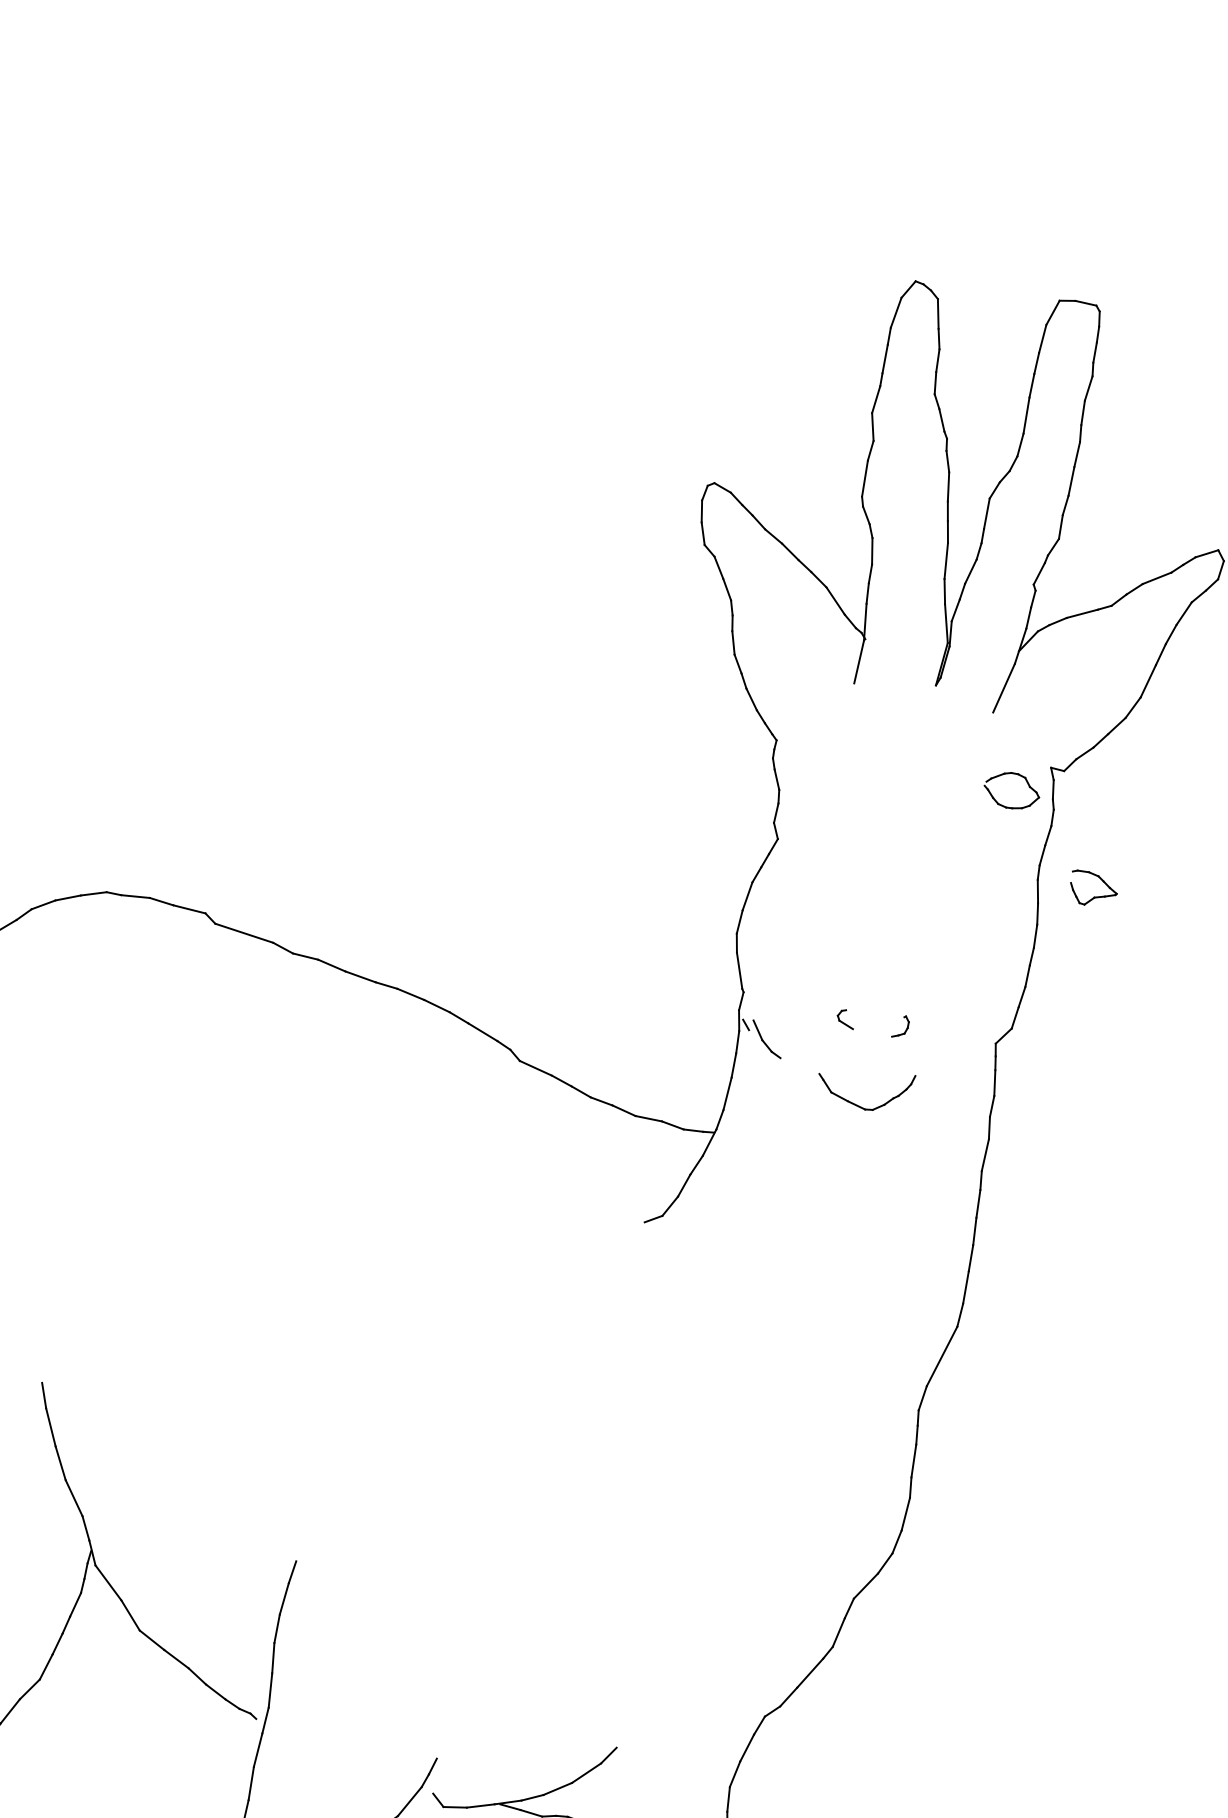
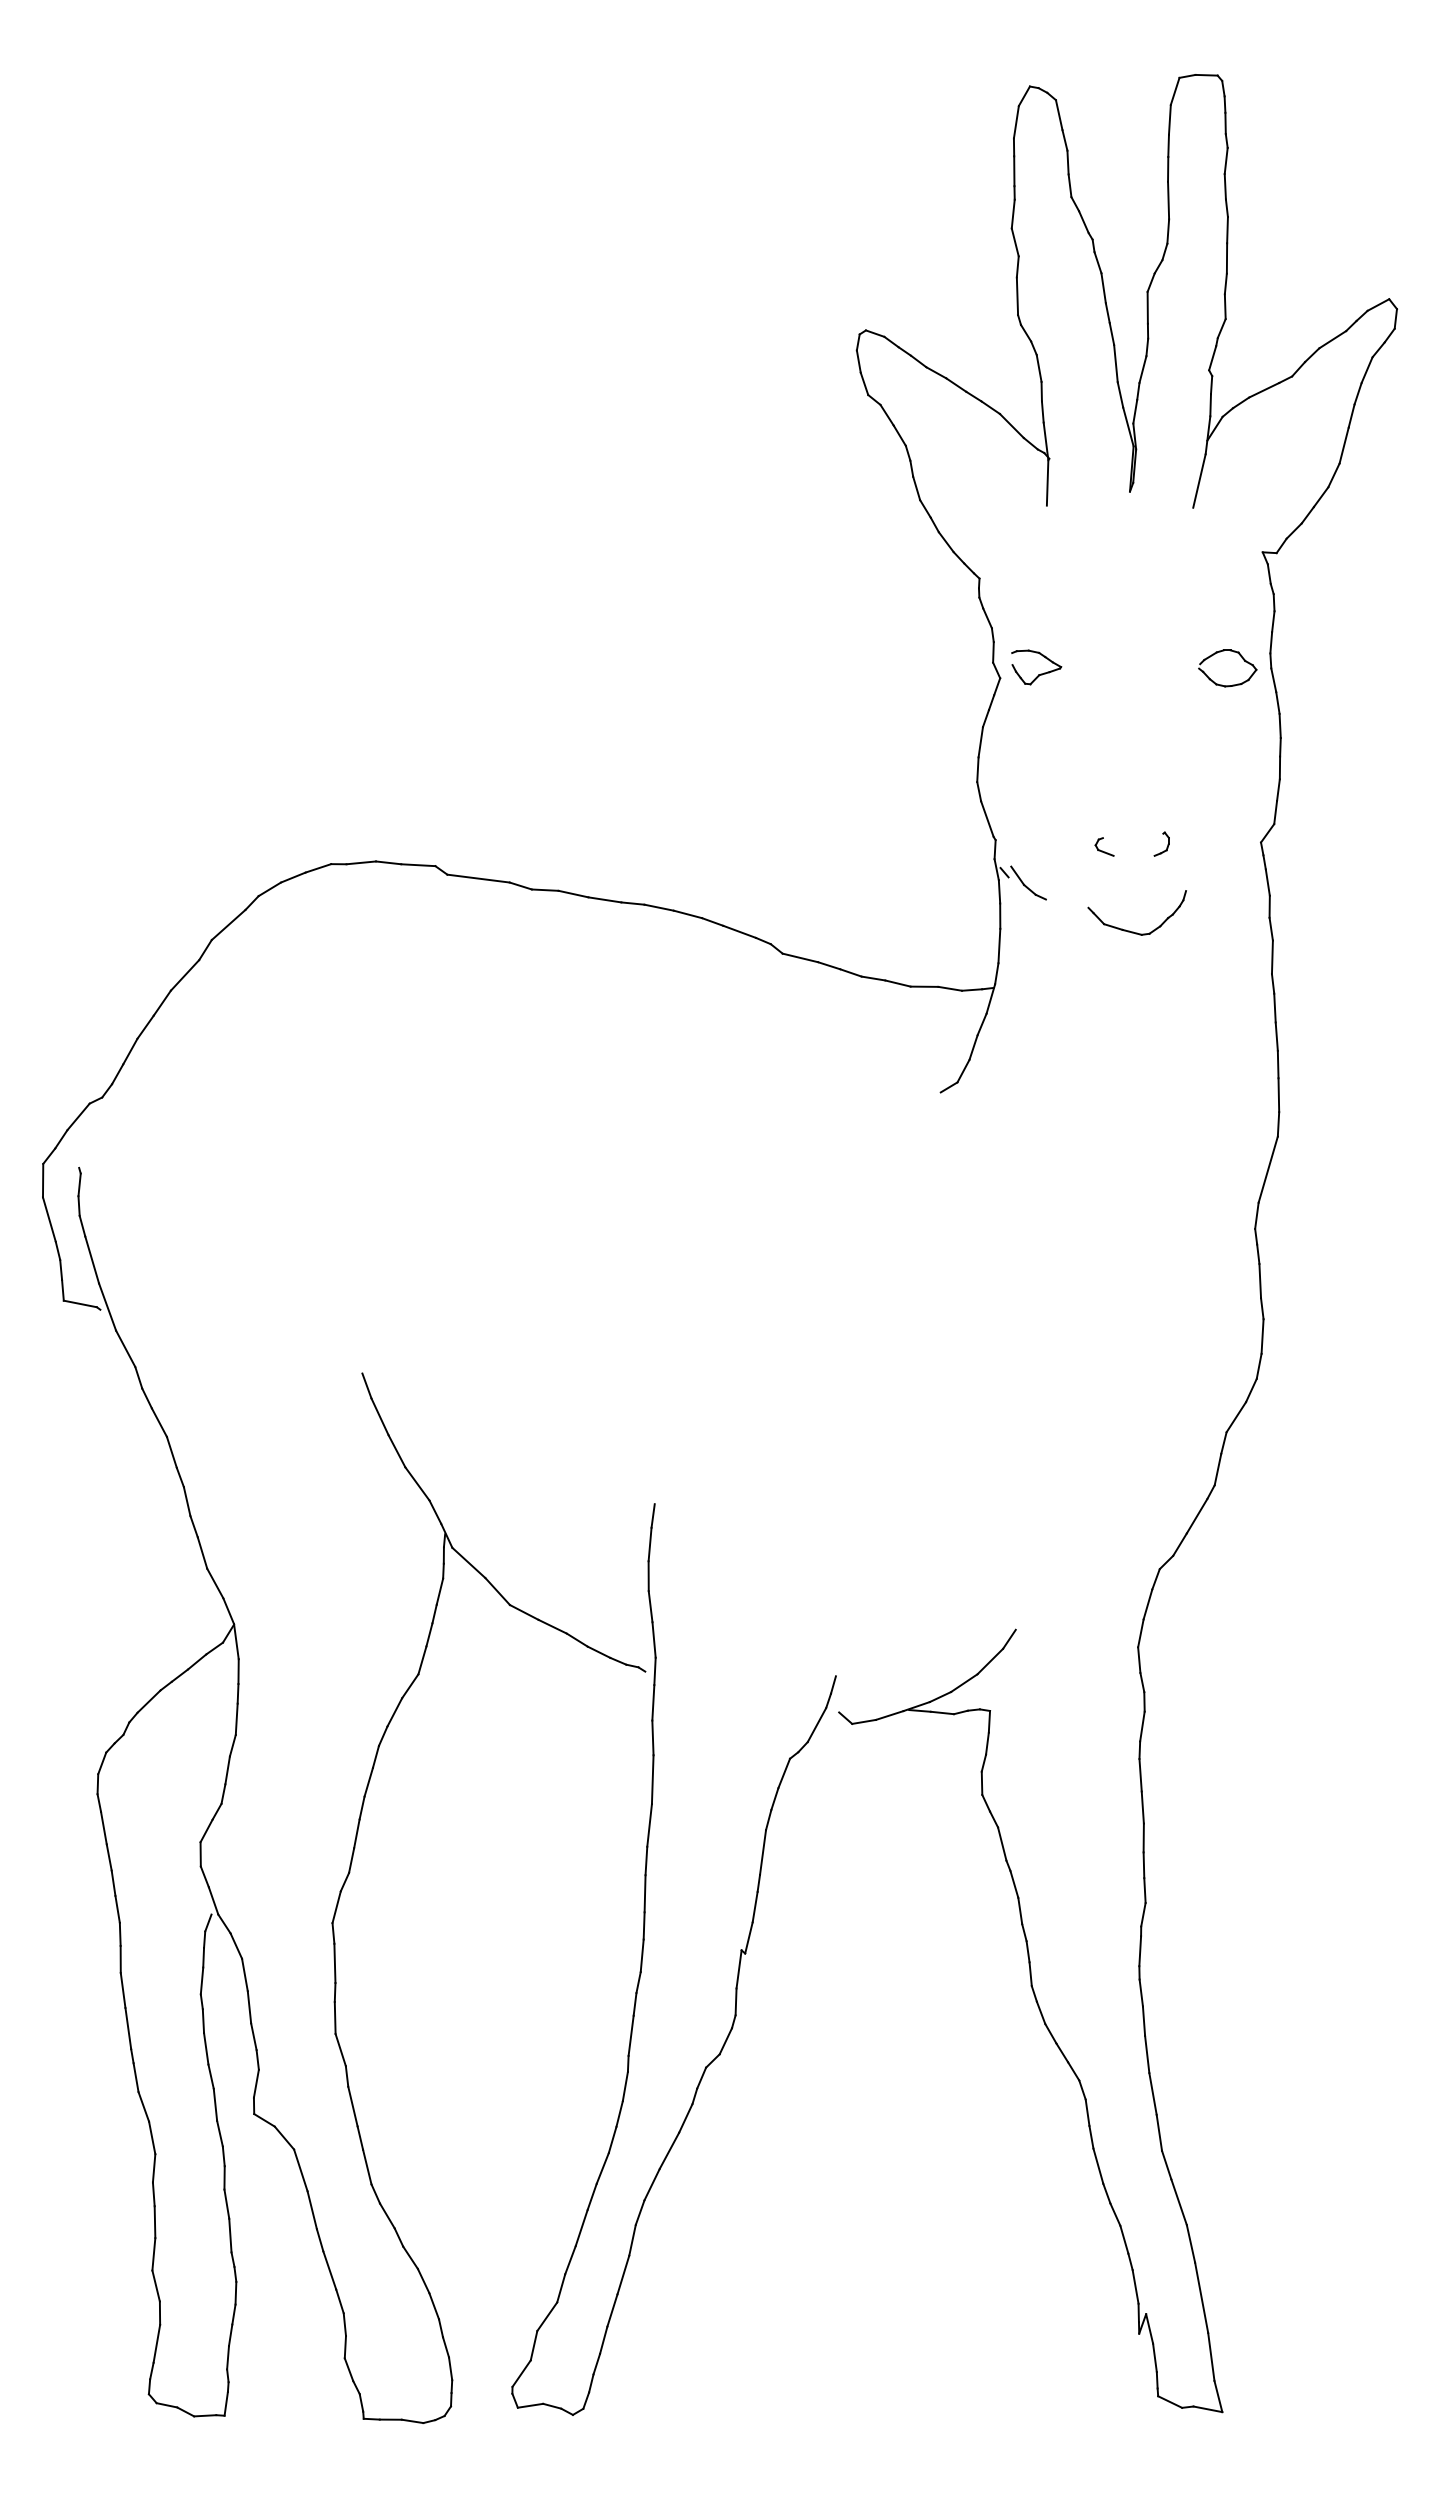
part: (1004, 805) -> (1222, 684), moved
part: (1096, 896) -> (1040, 673), moved

